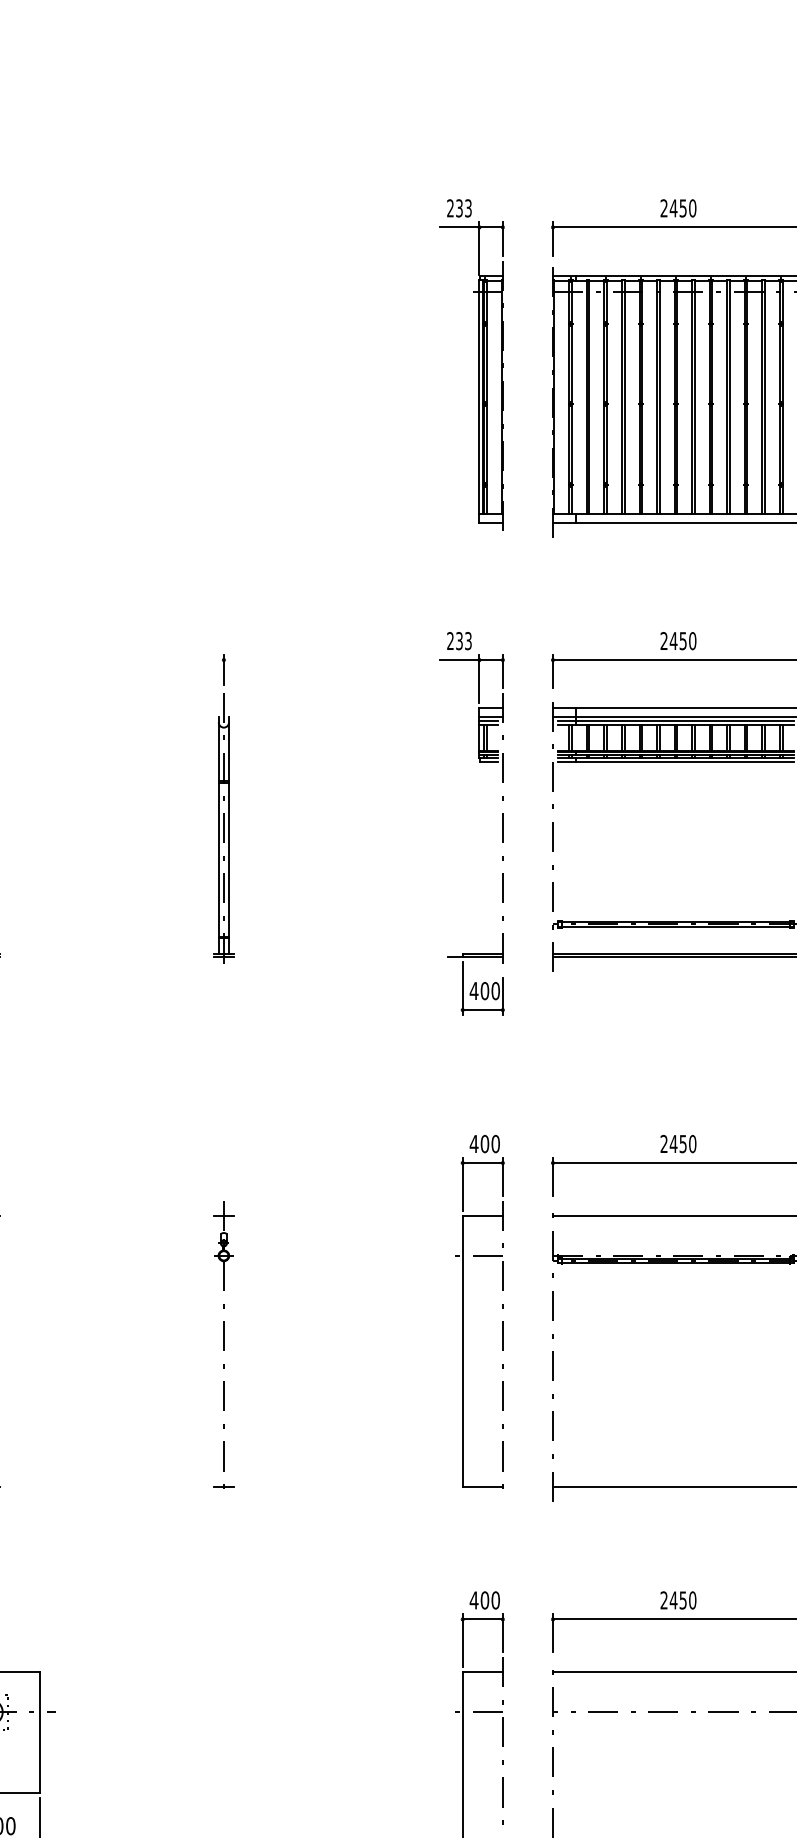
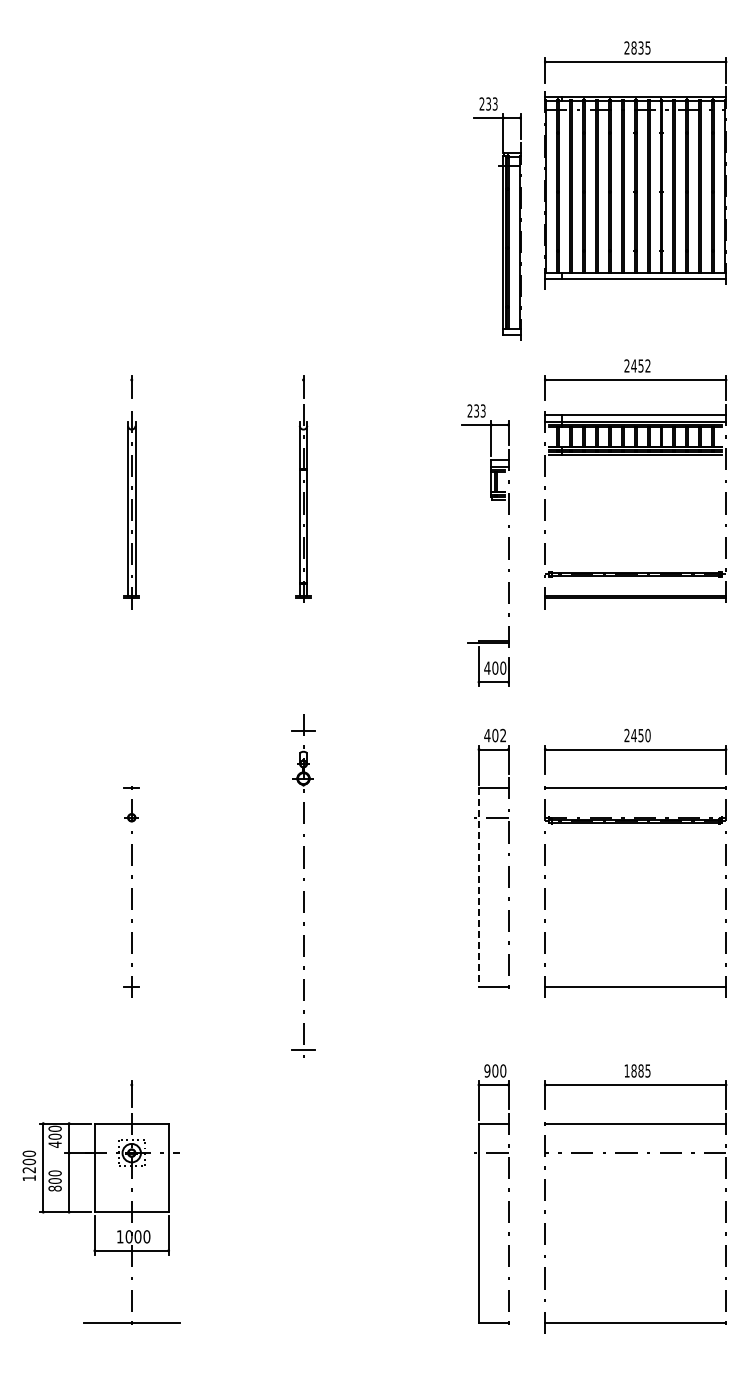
text: (682, 207) -> (640, 47), 2450 -> 2835
part: (471, 364) -> (497, 218), moved
text: (691, 640) -> (647, 365), 2450 -> 2452
part: (502, 824) -> (508, 545), moved
text: (496, 1143) -> (503, 735), 400 -> 402
part: (223, 1343) -> (303, 882), size x1.6
line: (463, 1350) -> (479, 887), solid -> dashed
text: (474, 1599) -> (487, 1070), 400 -> 900
text: (678, 1599) -> (637, 1070), 2450 -> 1885

